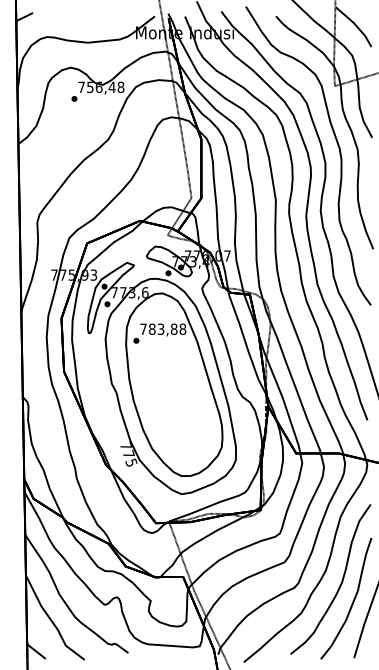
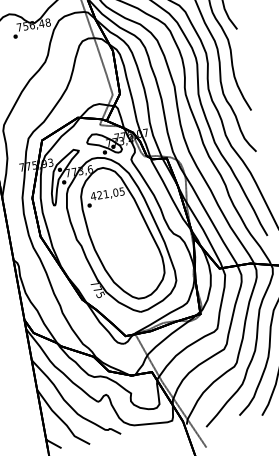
text: (162, 328) -> (107, 193), 783,88 -> 421,05

